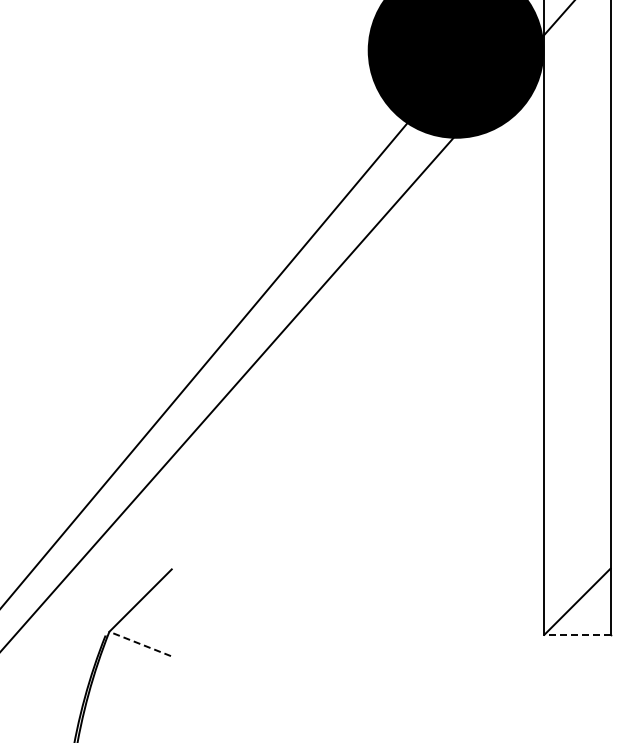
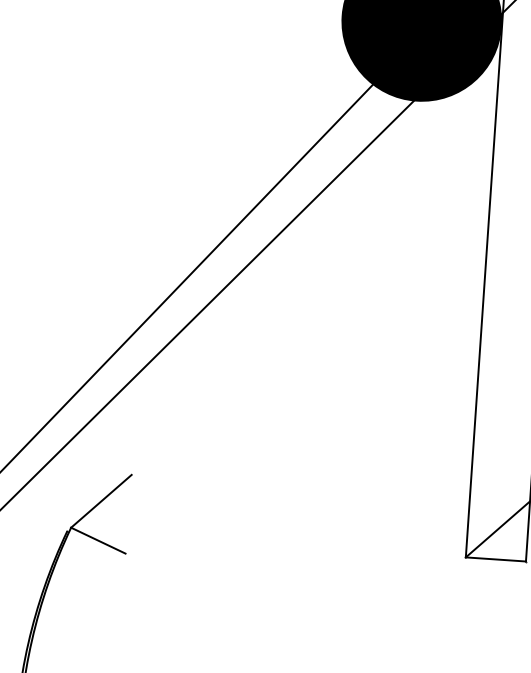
line: (576, 634) -> (495, 559), dashed -> solid
line: (139, 643) -> (97, 540), dashed -> solid

